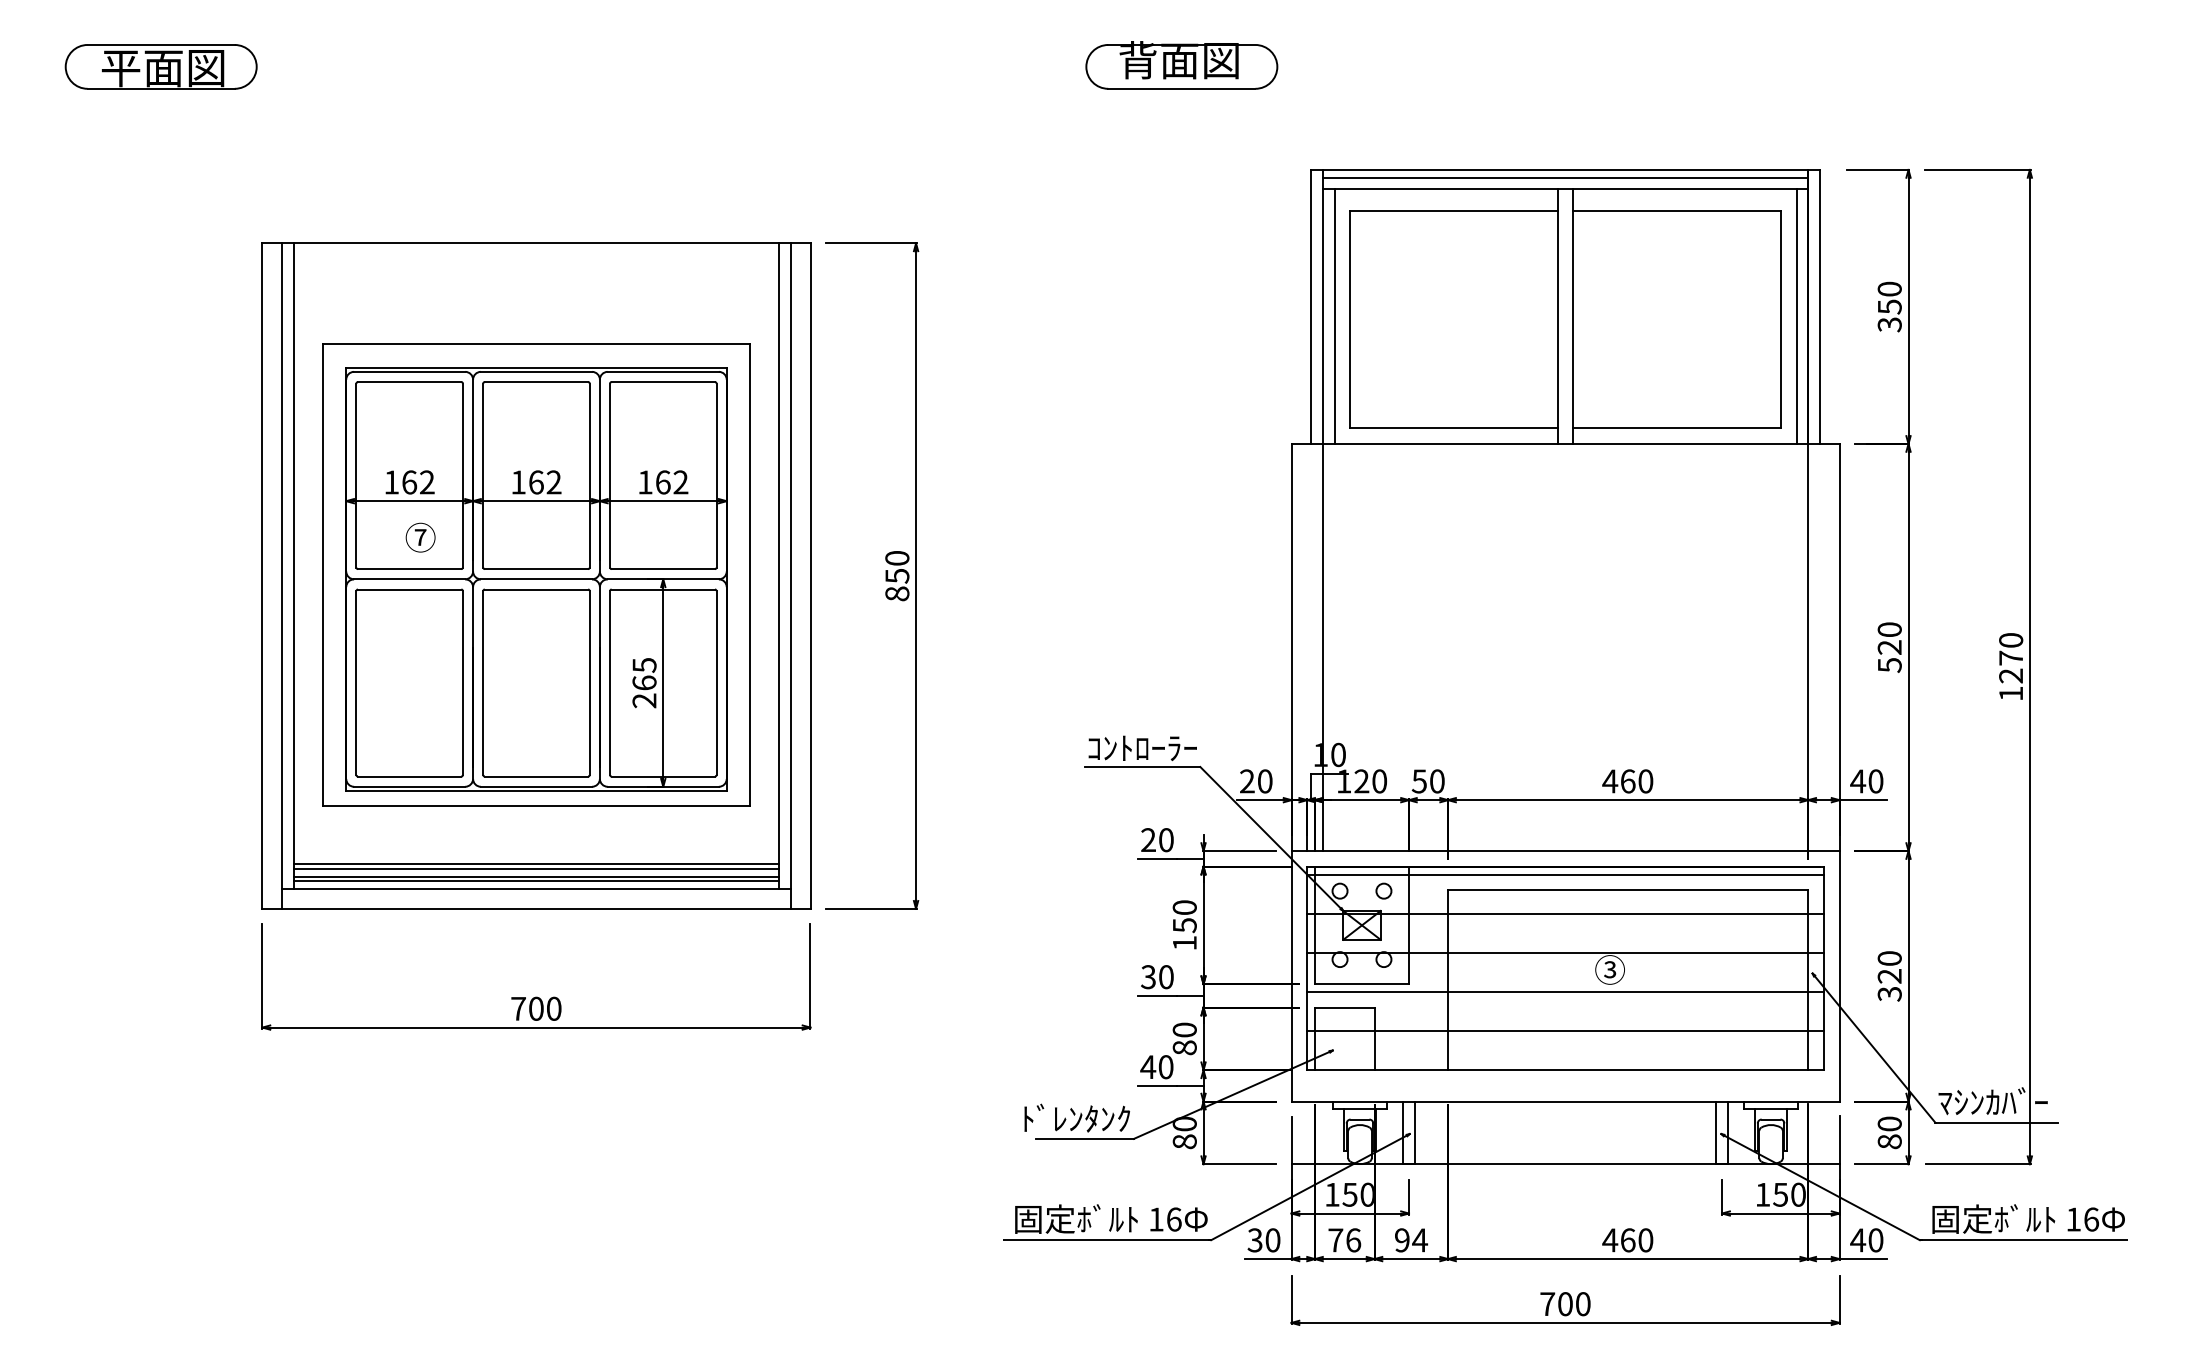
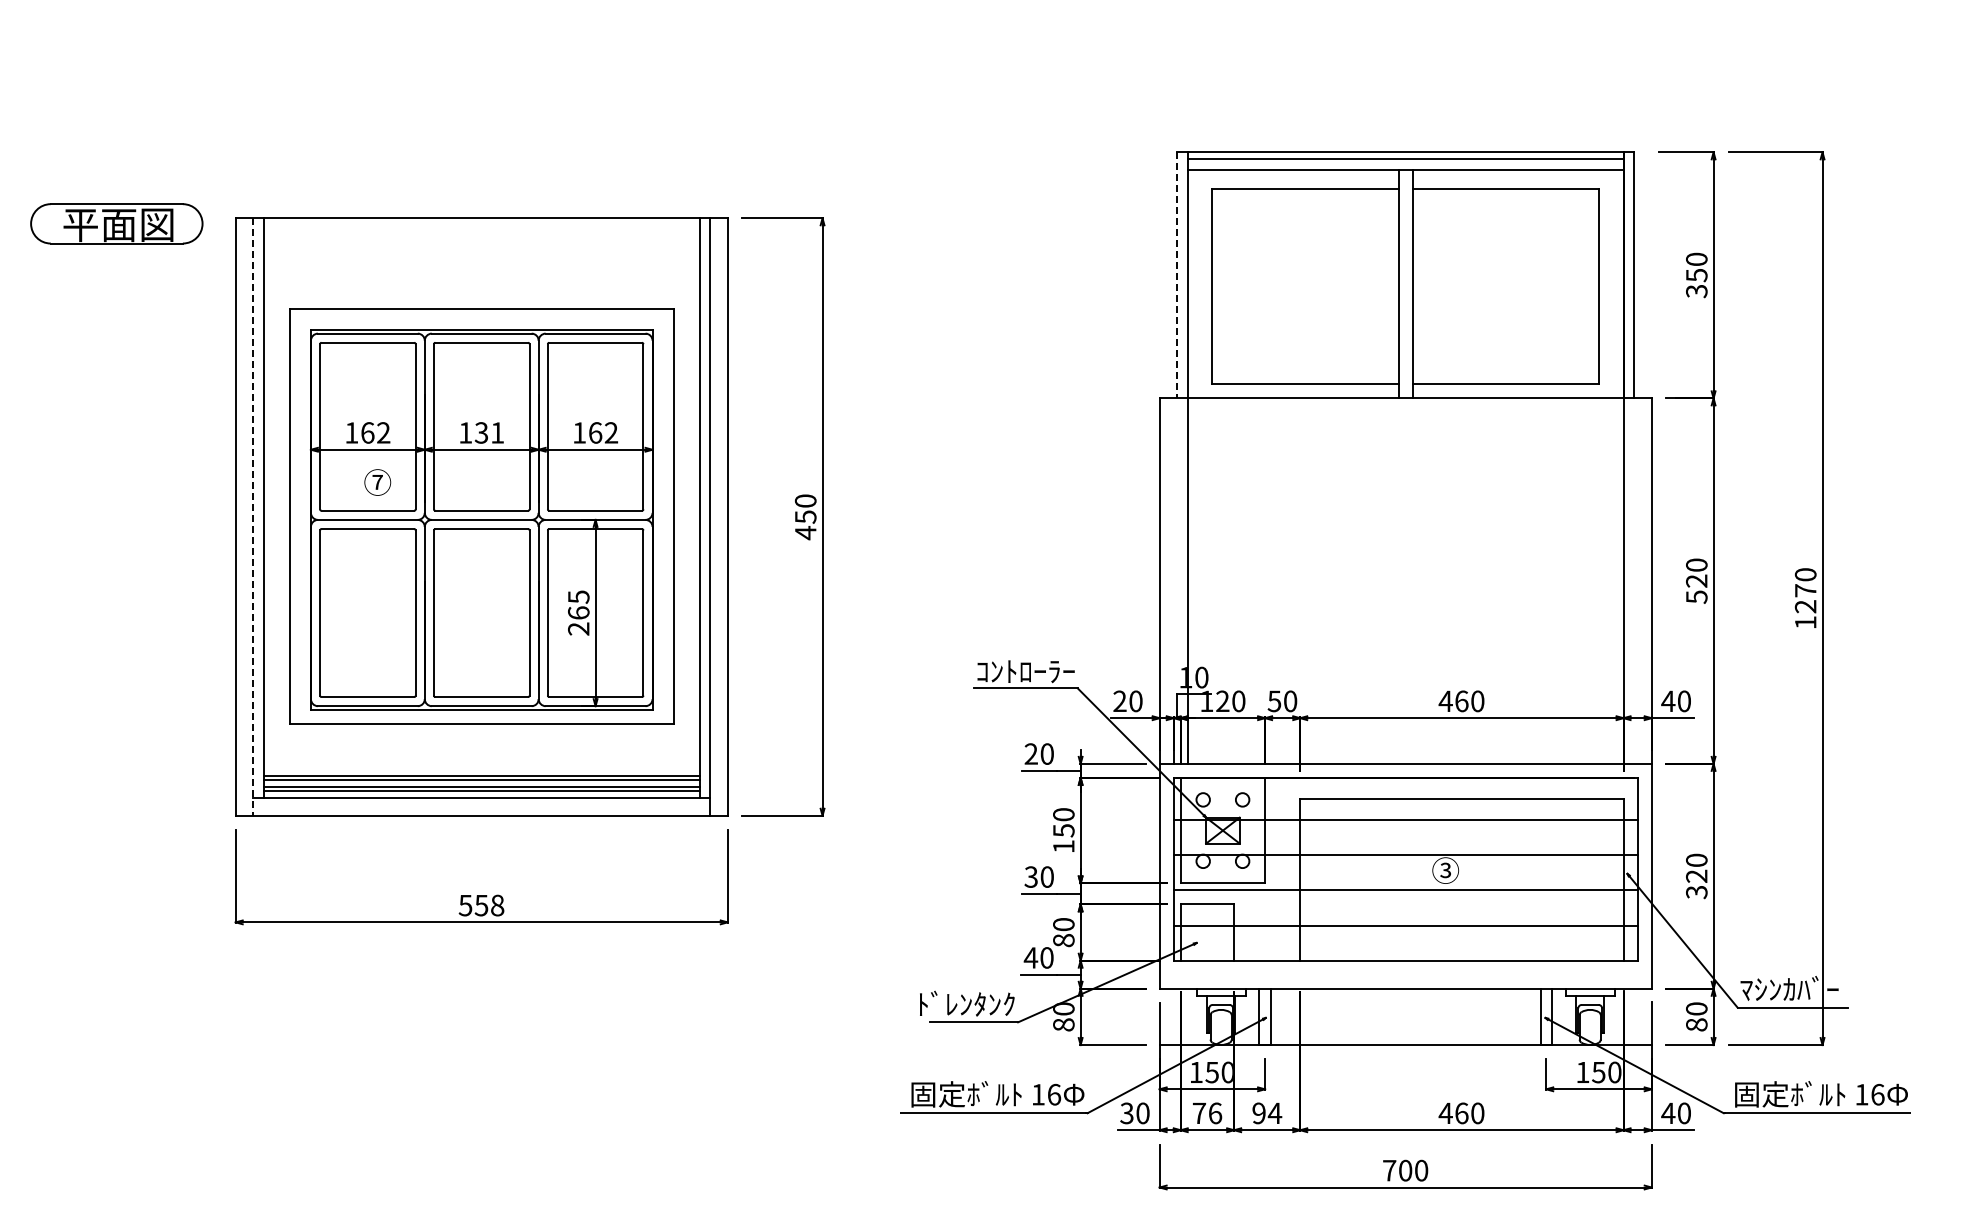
part: (1181, 65) -> (1060, 58), removed
part: (160, 66) -> (116, 223), moved
line: (1311, 307) -> (1177, 275), solid -> dashed
line: (1334, 316) -> (1198, 283), removed
line: (1797, 316) -> (1613, 283), removed
text: (545, 481) -> (489, 432), 162 -> 131
line: (282, 576) -> (253, 517), solid -> dashed
text: (897, 593) -> (805, 532), 850 -> 450
line: (1565, 874) -> (1405, 784), removed
text: (536, 1008) -> (481, 905), 700 -> 558

